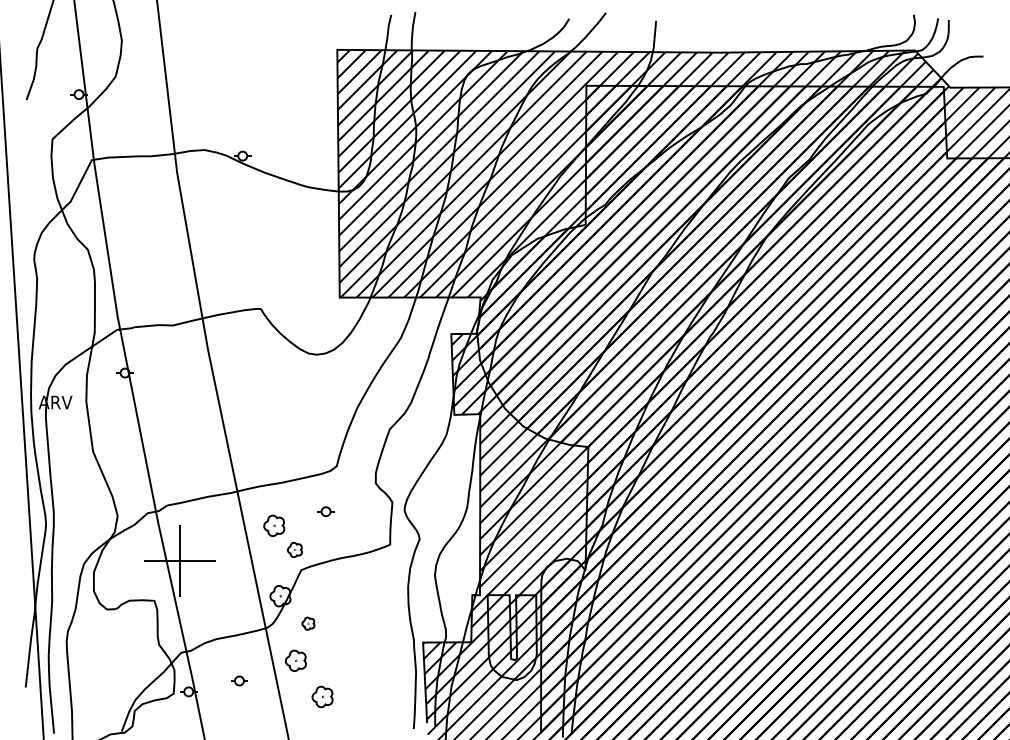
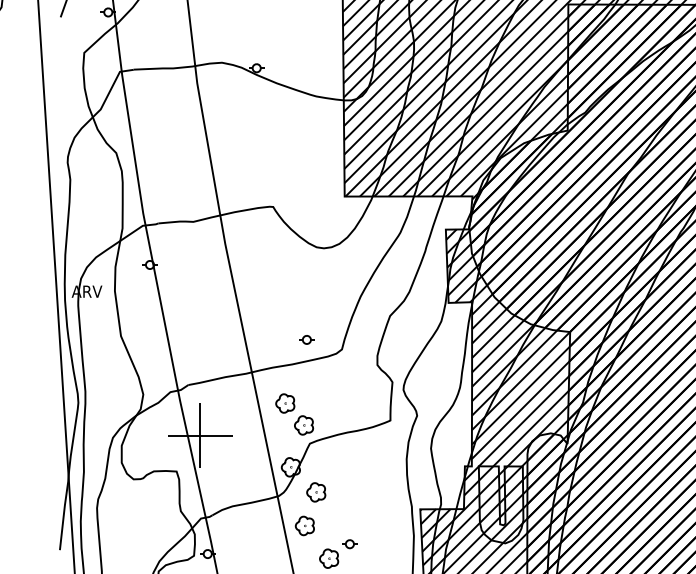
part: (325, 511) -> (306, 339), moved
part: (294, 549) -> (303, 424), size x1.43
part: (308, 623) -> (316, 492), size x1.67
part: (239, 680) -> (349, 543), moved

